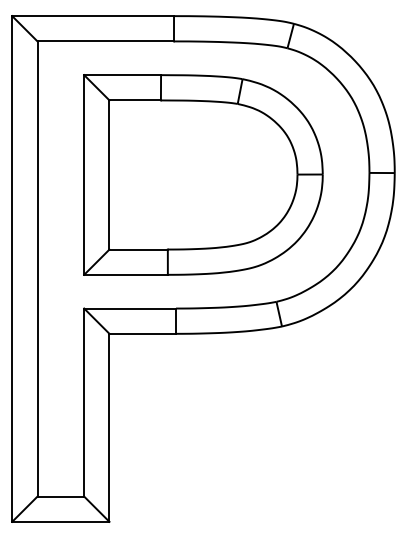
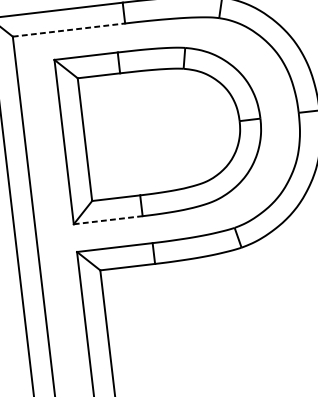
line: (106, 41) -> (69, 30), solid -> dashed
line: (126, 274) -> (108, 219), solid -> dashed

